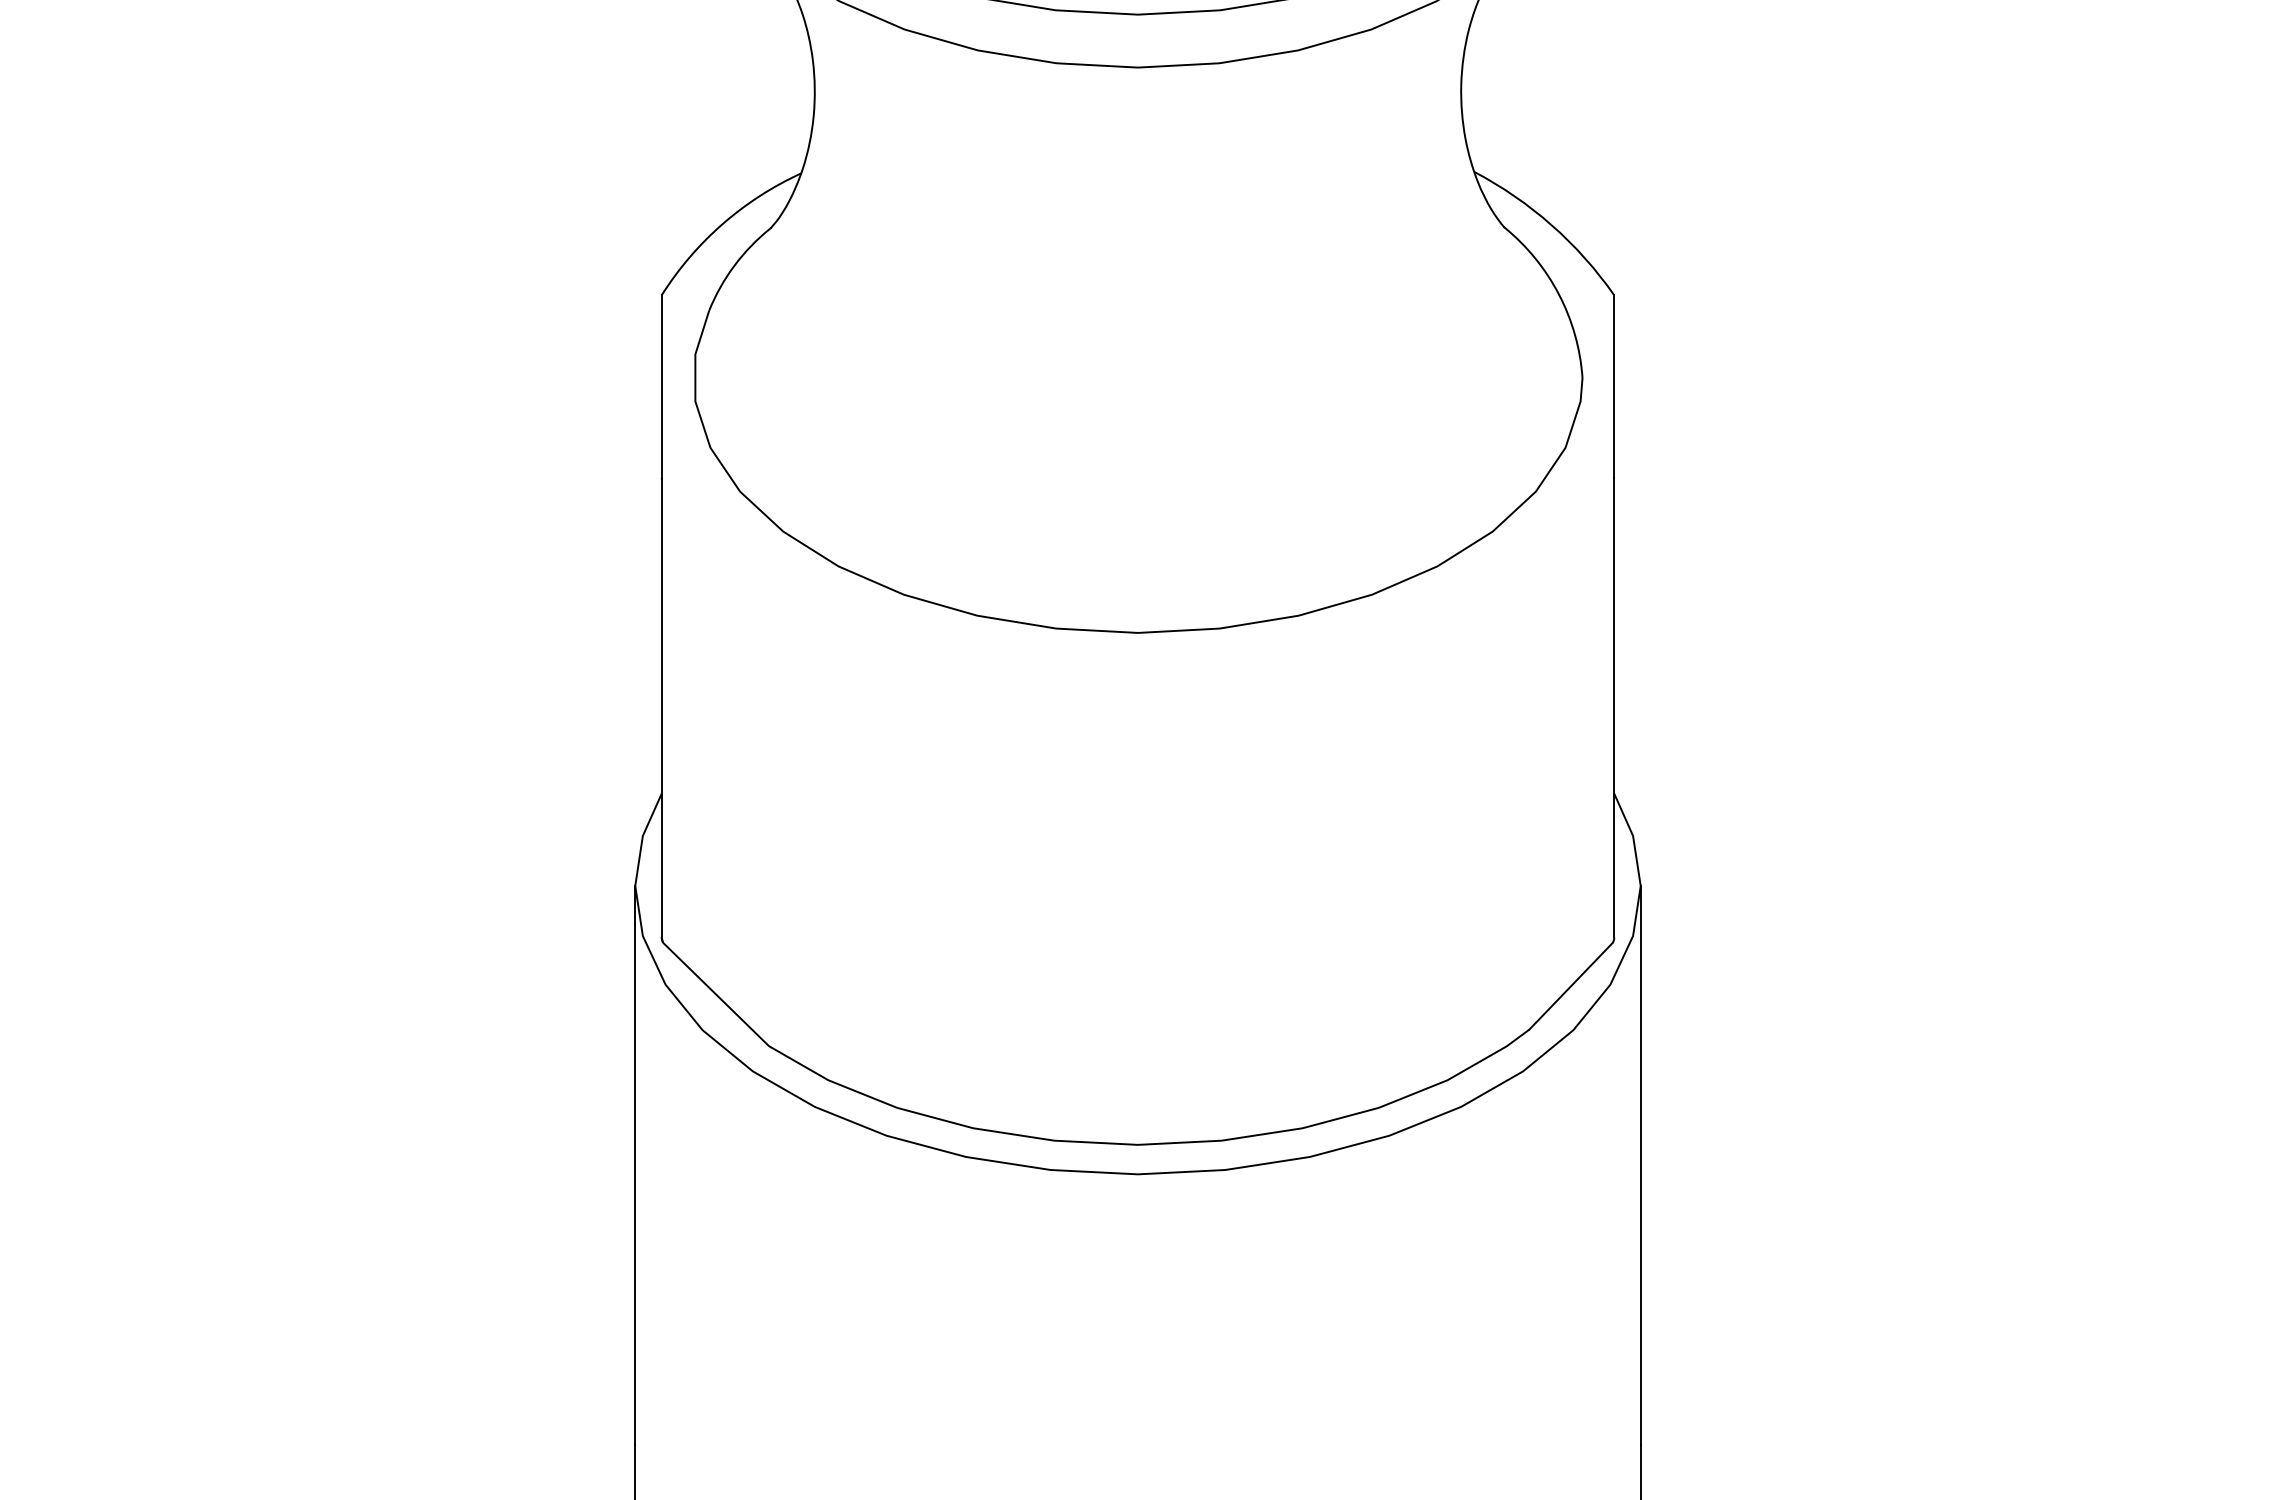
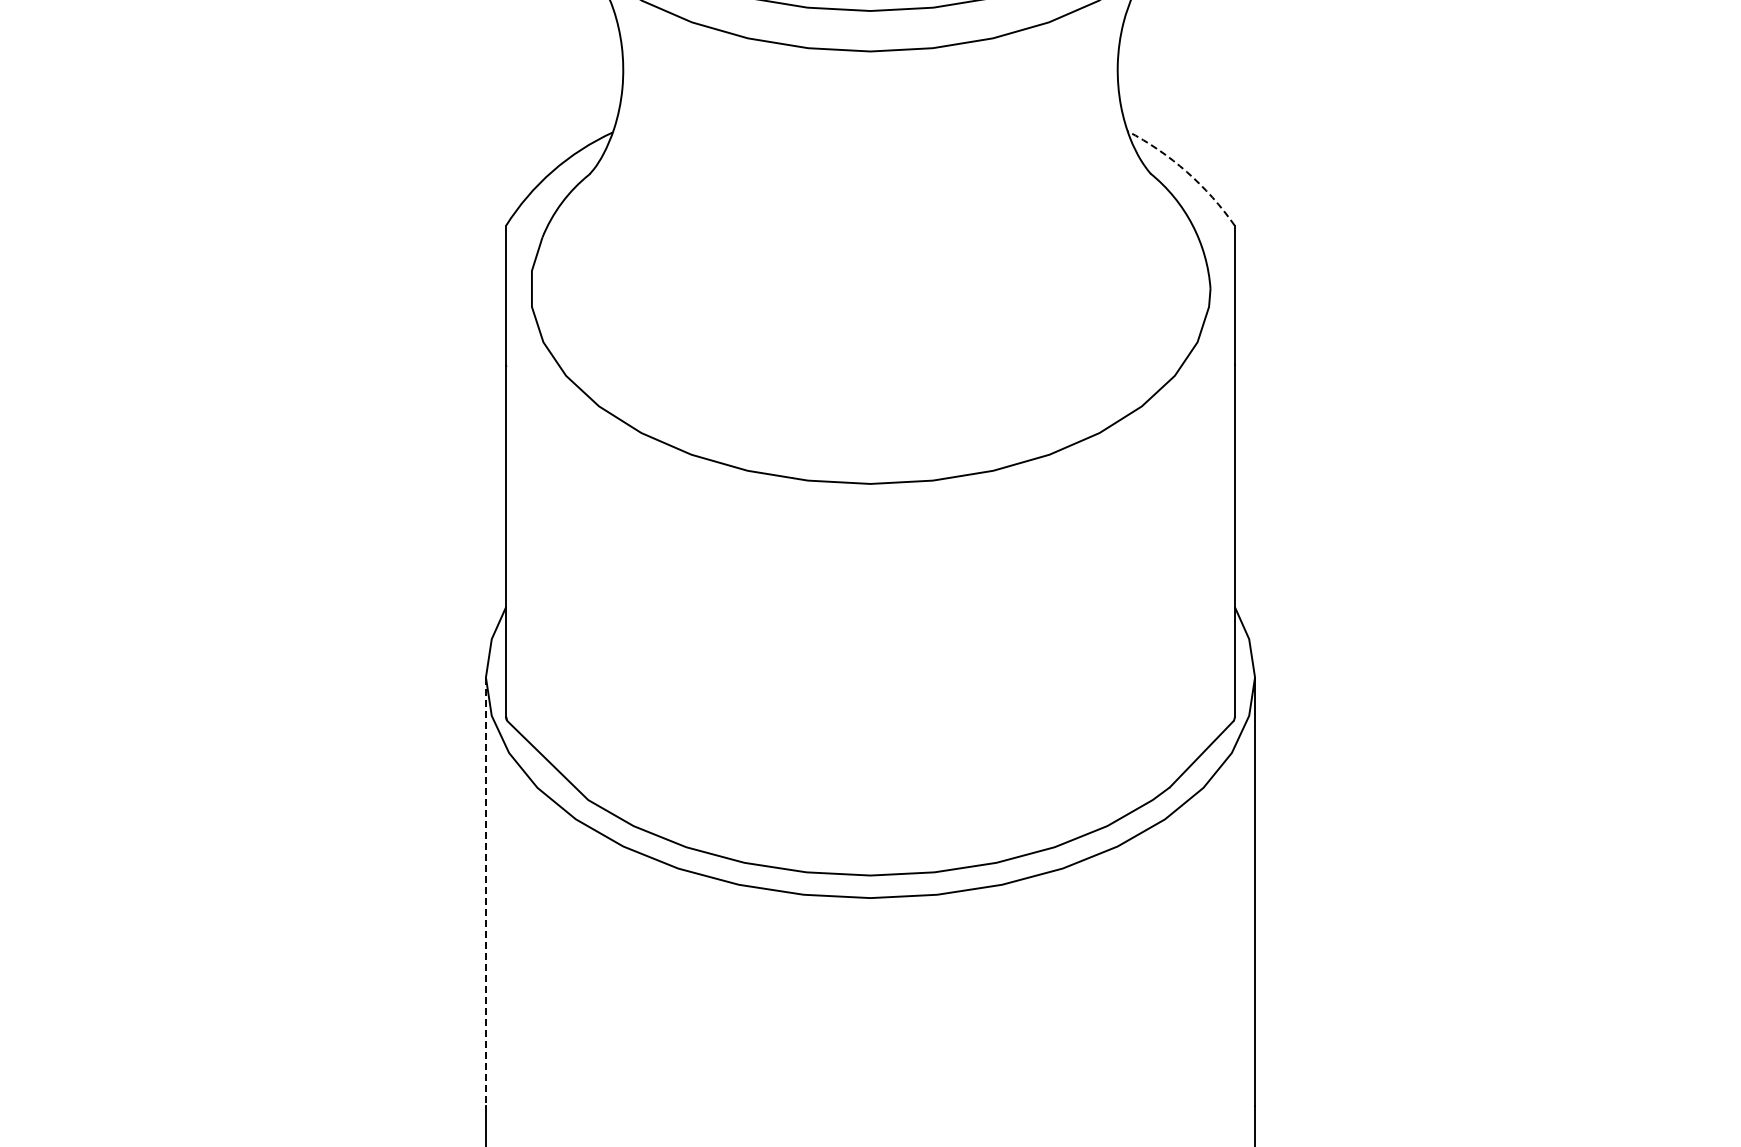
arc: (1551, 225) -> (1186, 172), solid -> dashed
line: (634, 1165) -> (485, 891), solid -> dashed

